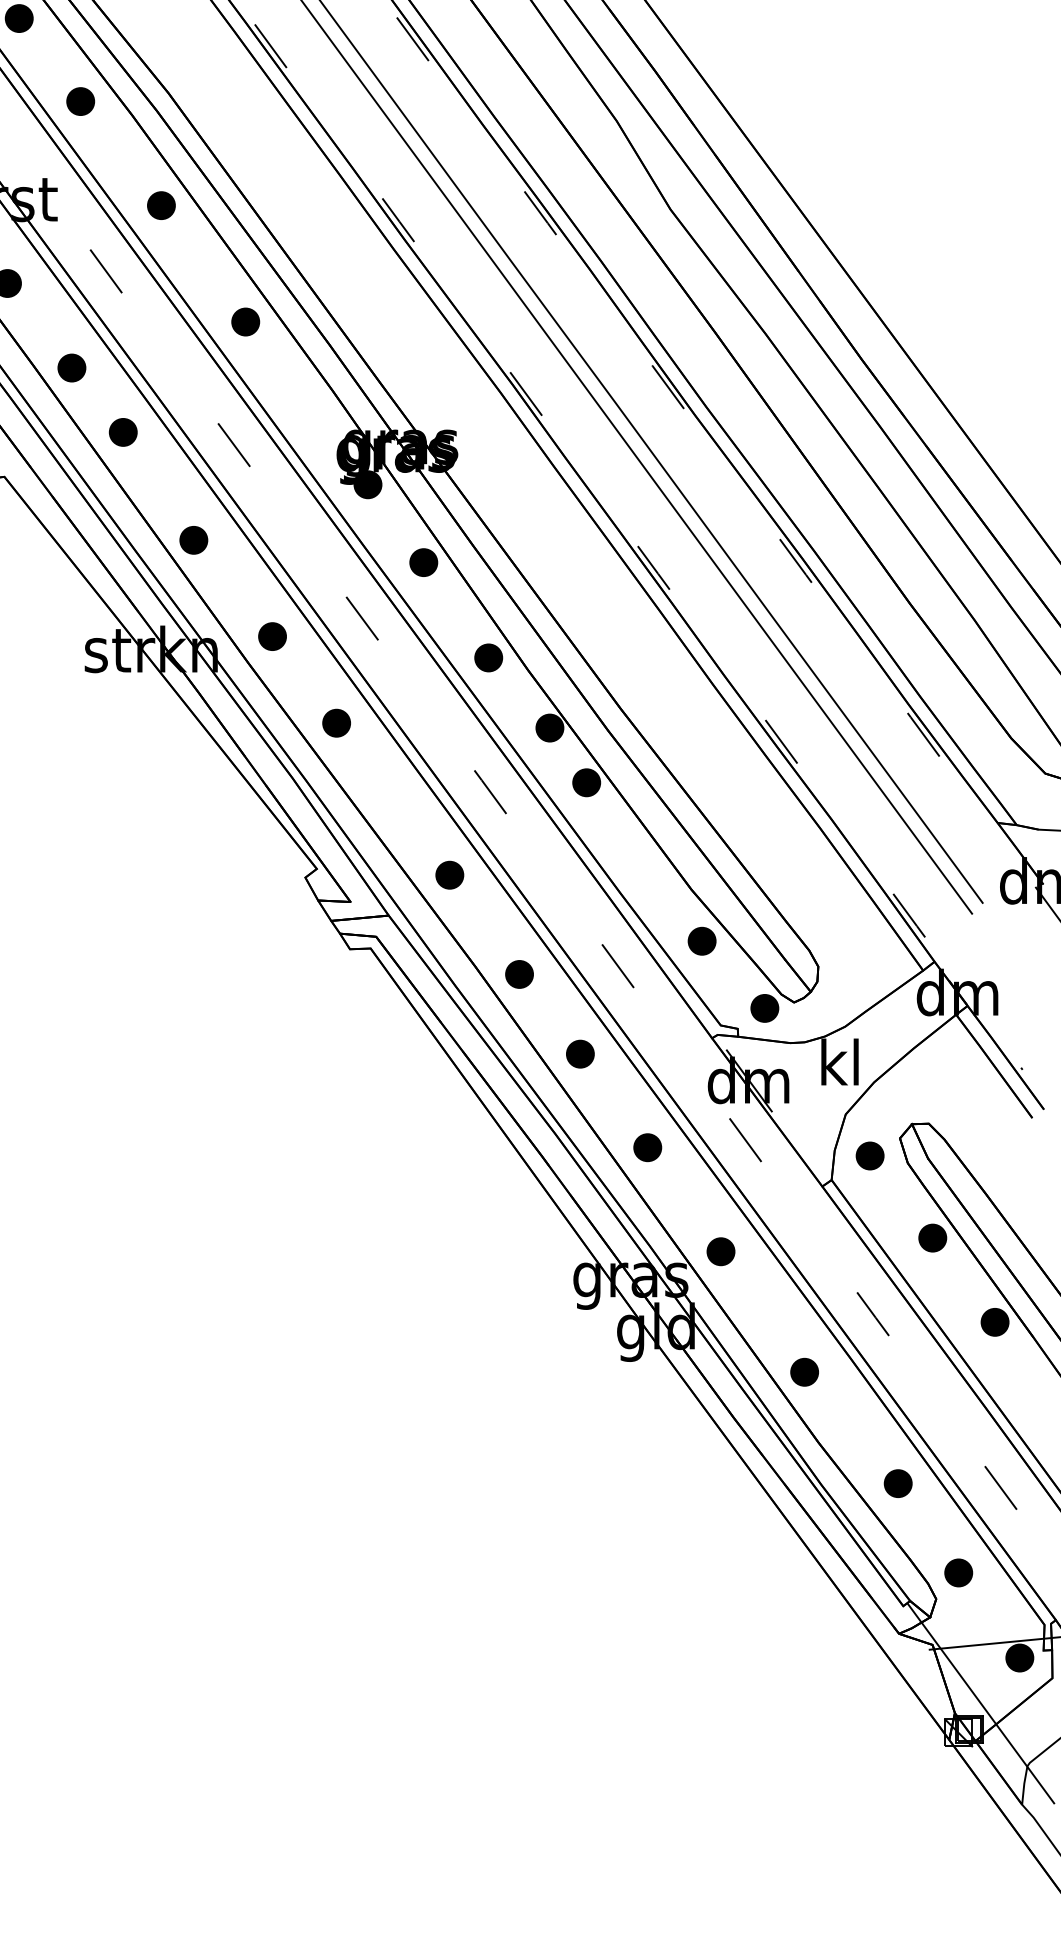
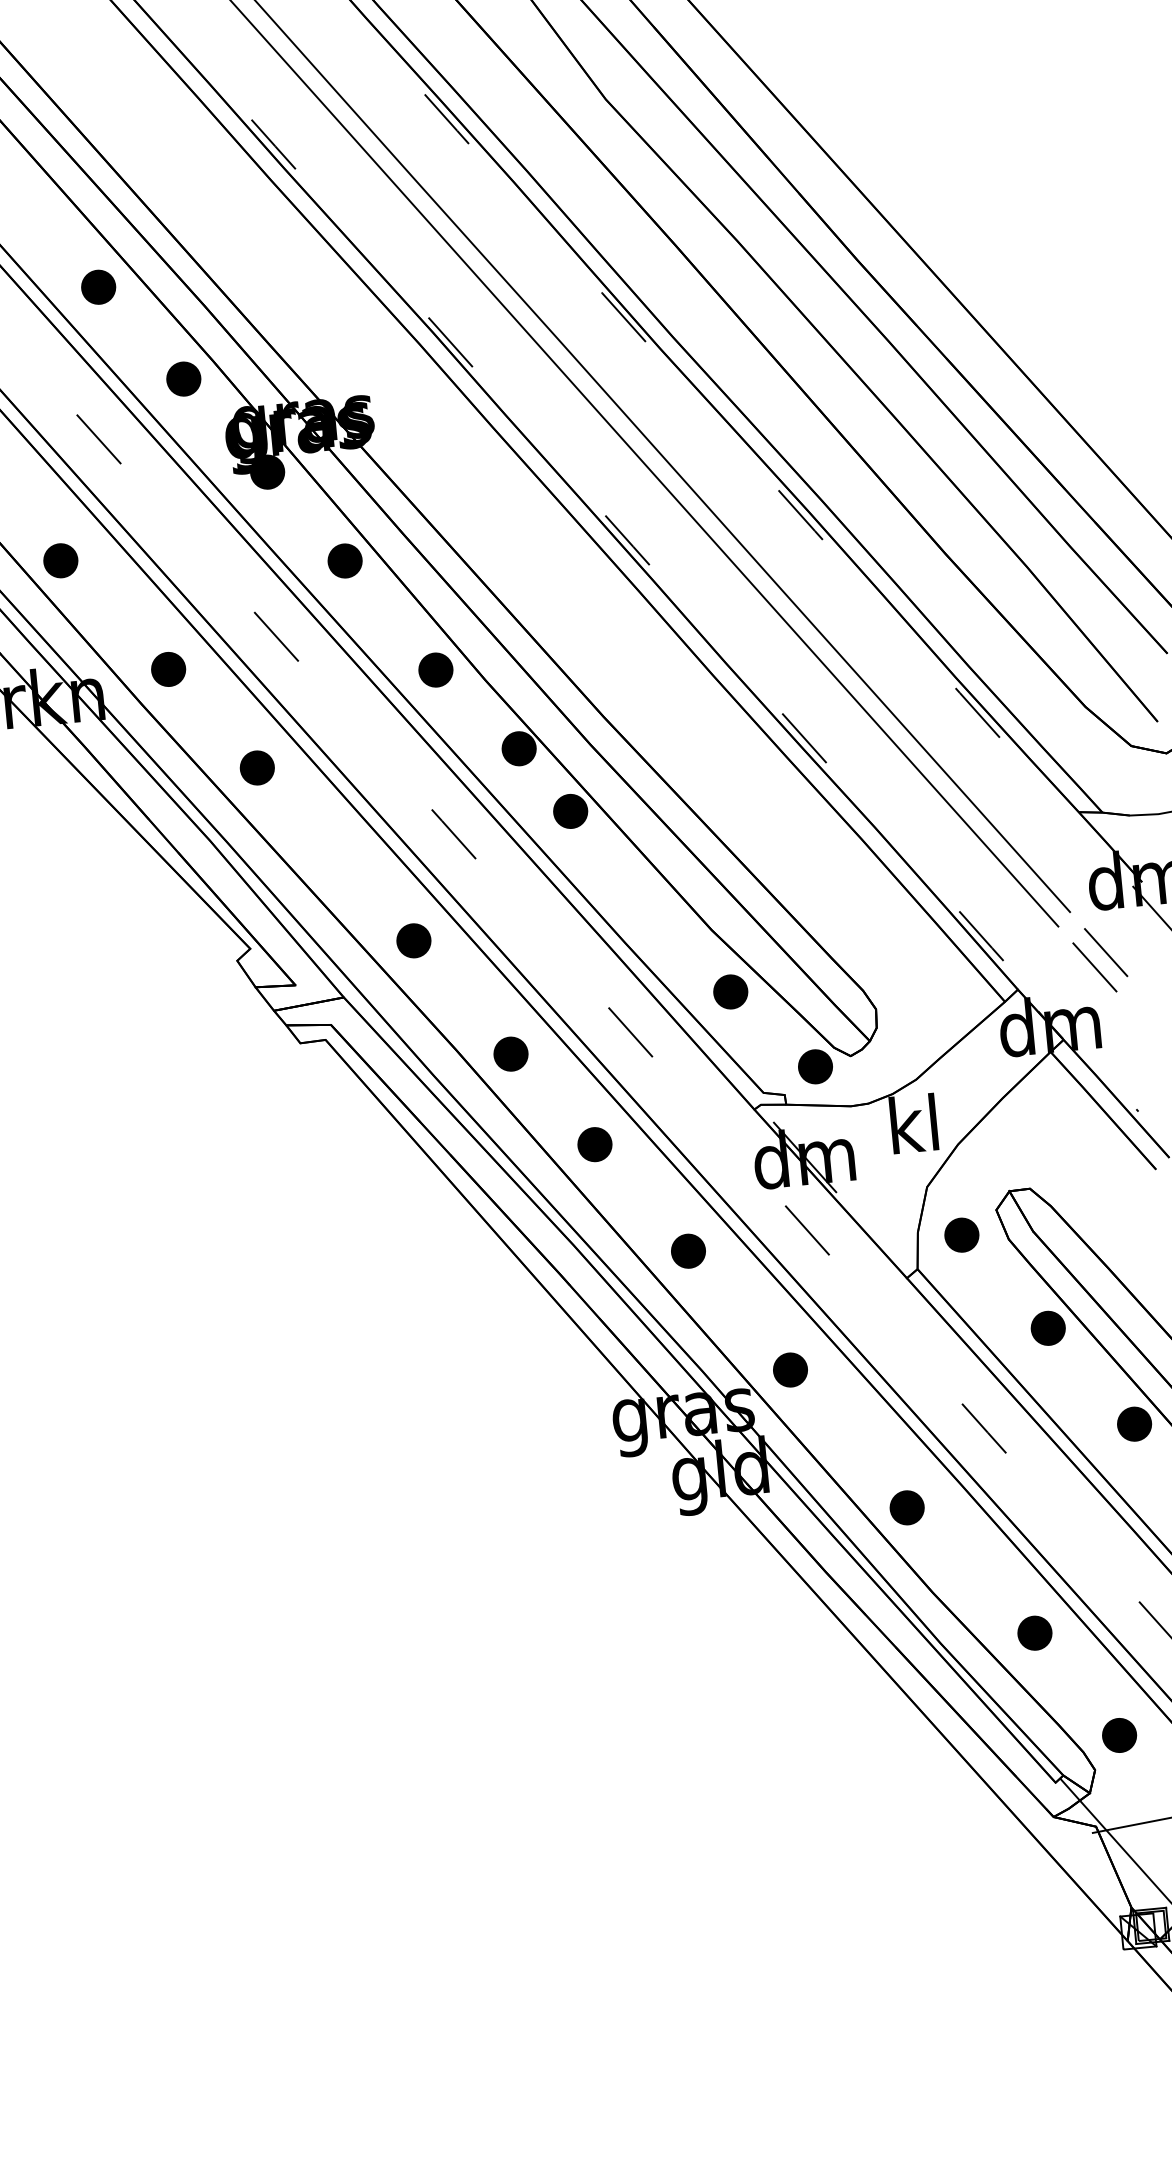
part: (307, 402) -> (183, 378), added
line: (1008, 938) -> (1105, 952), added
line: (997, 948) -> (1093, 965), added

